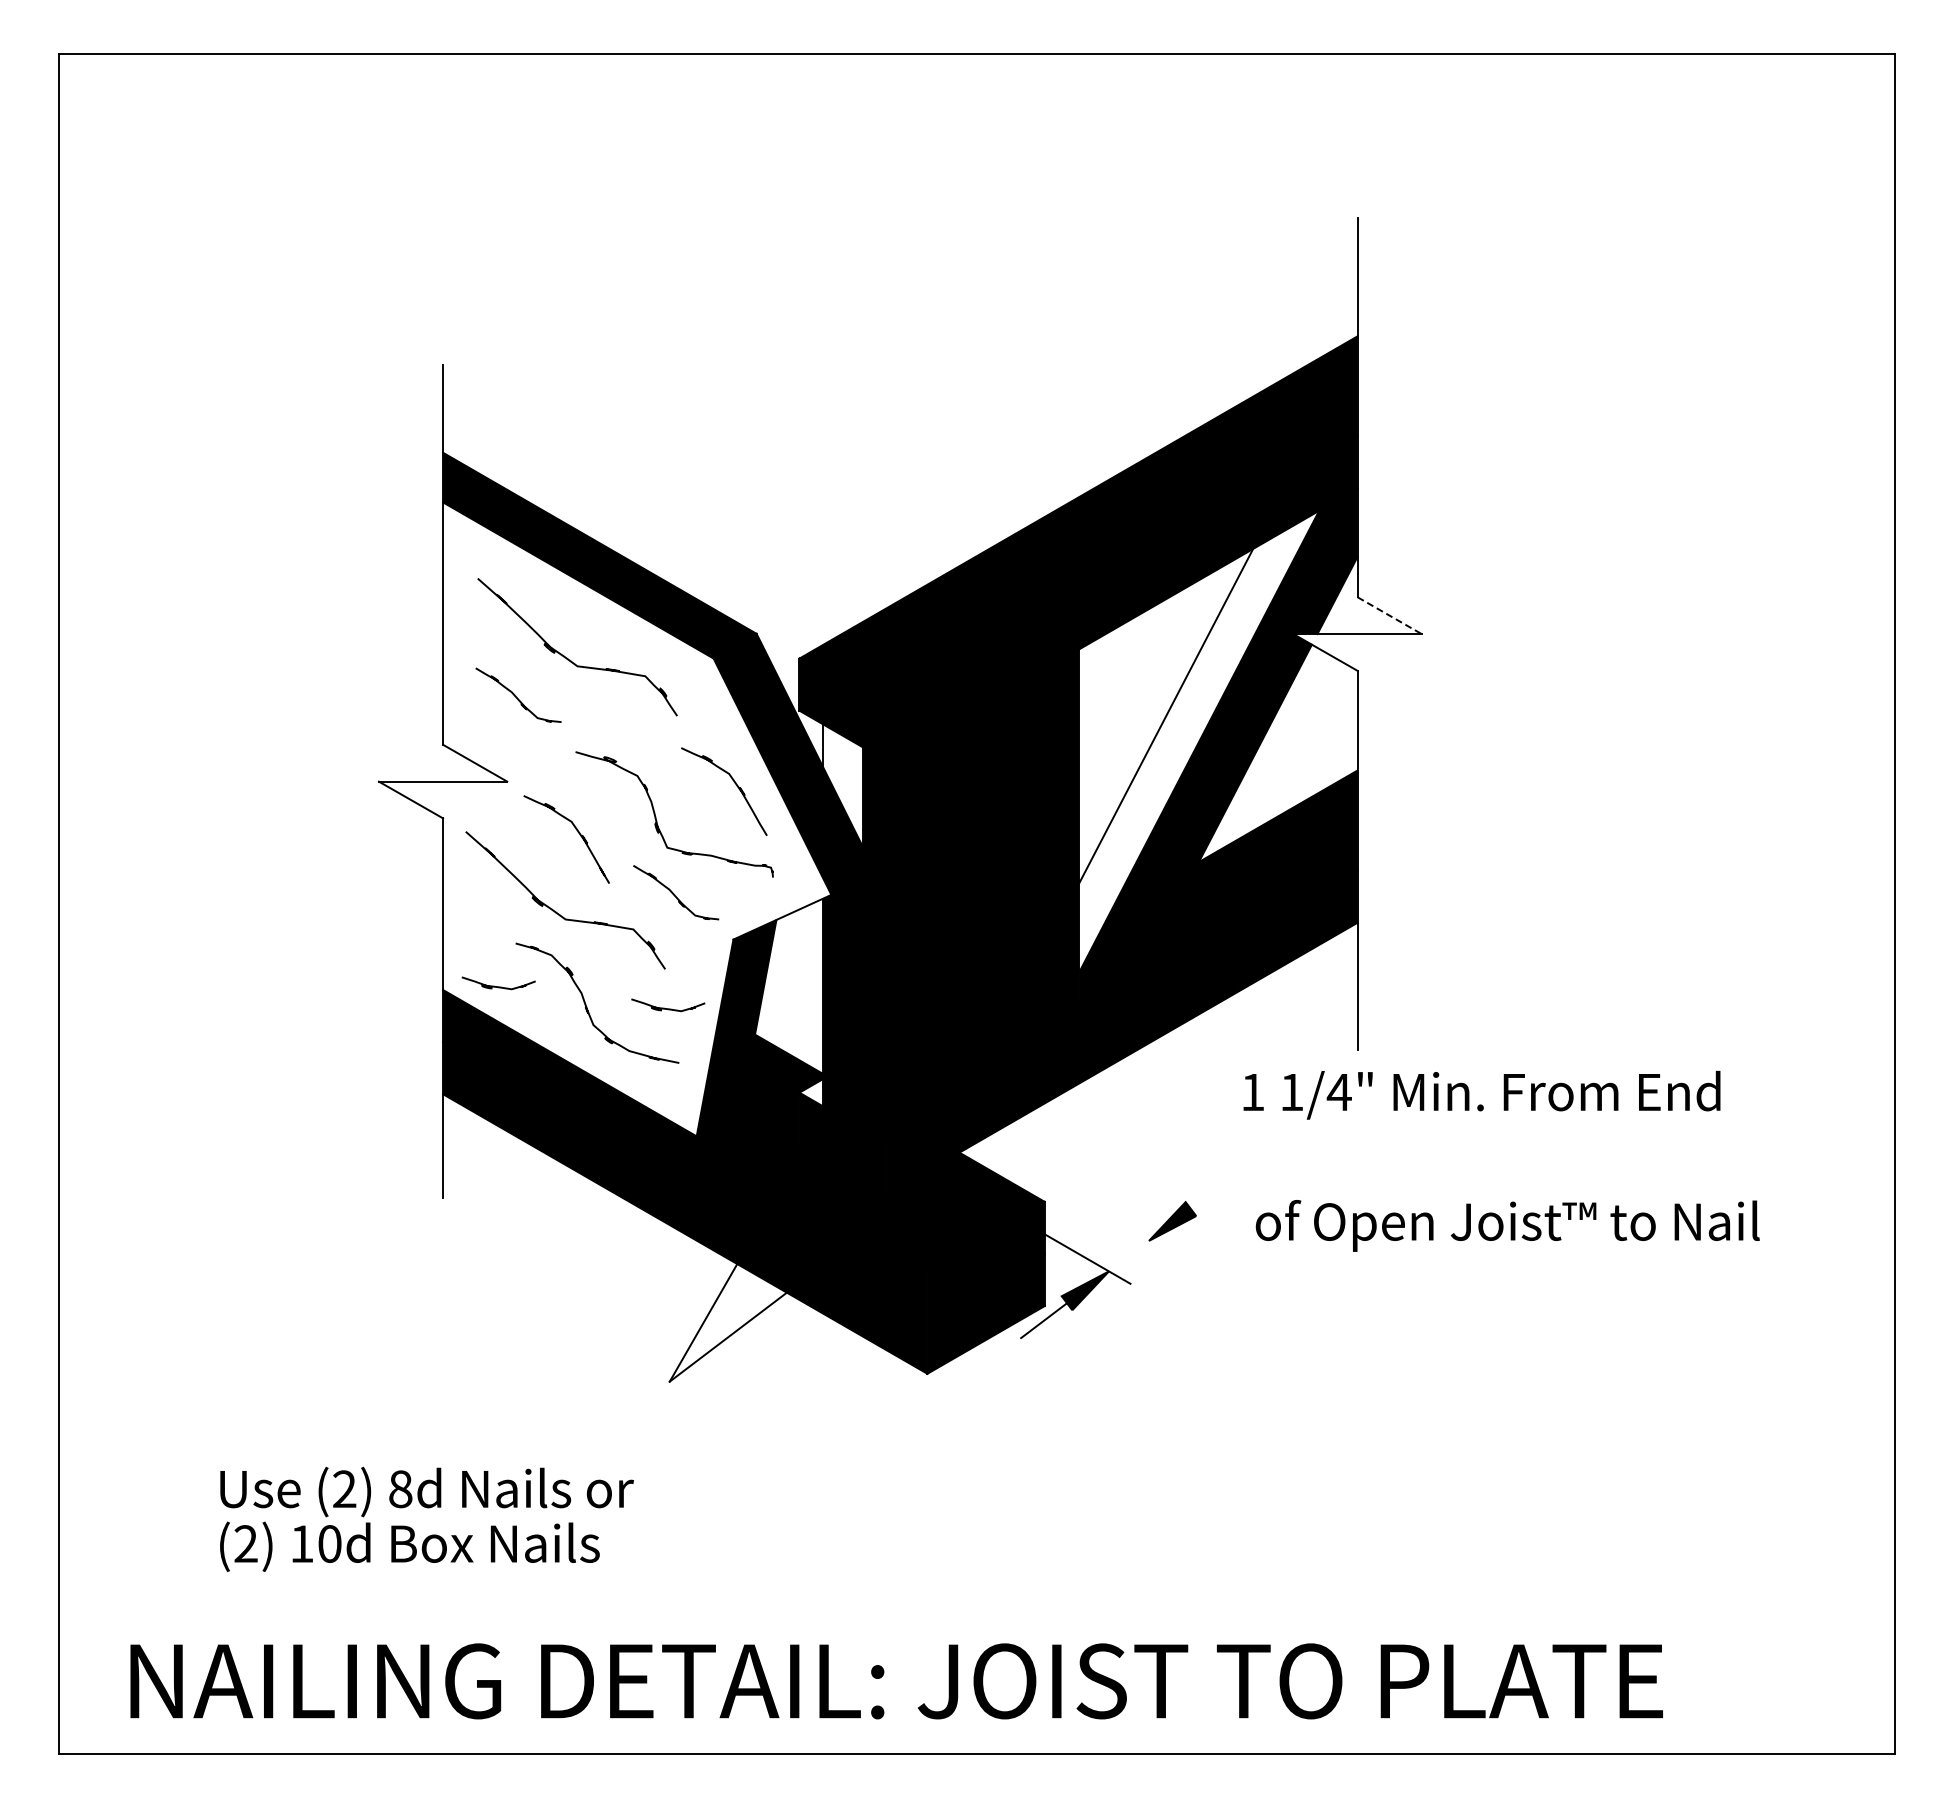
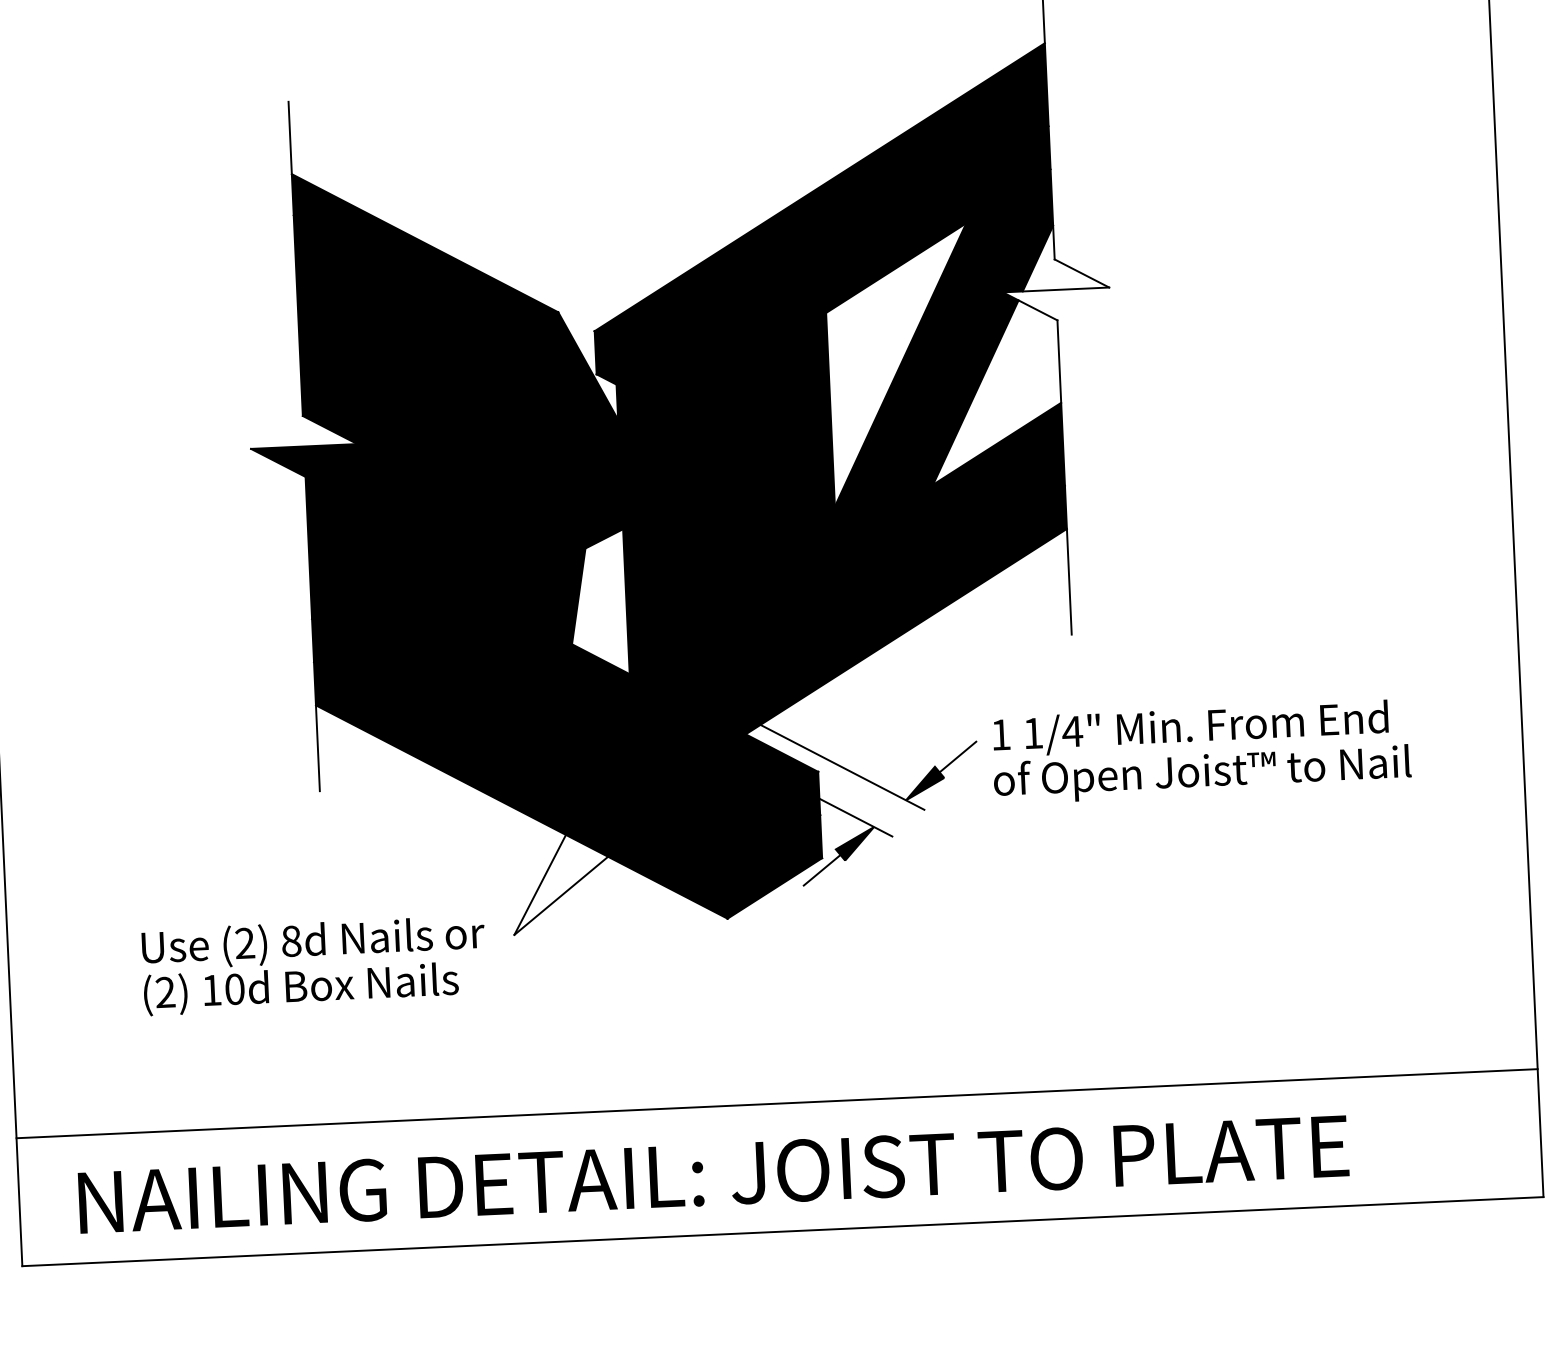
line: (1389, 615) -> (1081, 273), dashed -> solid
fill: (1199, 741) -> (929, 384), added
fill: (842, 785) -> (635, 434), added
fill: (604, 819) -> (439, 471), added
fill: (810, 1092) -> (620, 690), added
text: (1481, 1094) -> (1190, 728), moved
line: (1213, 1191) -> (957, 756), added
line: (1066, 1193) -> (835, 764), added
text: (426, 1518) -> (313, 964), moved
line: (976, 1599) -> (776, 1103), added

